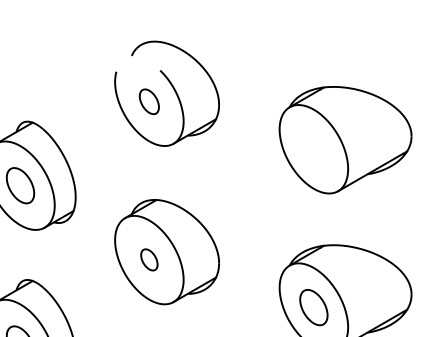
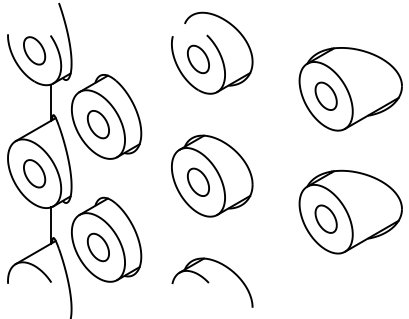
part: (149, 101) -> (198, 59), size x1.43
part: (313, 148) -> (325, 95), added
part: (149, 259) -> (198, 181), size x1.67

